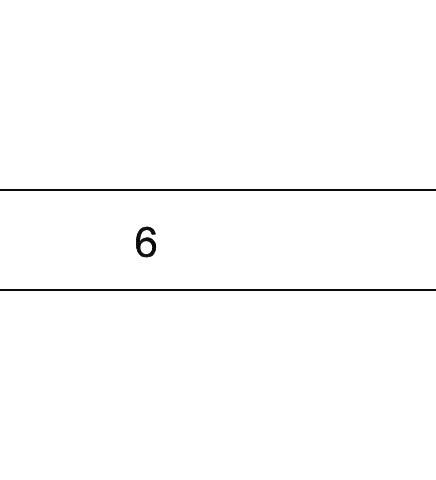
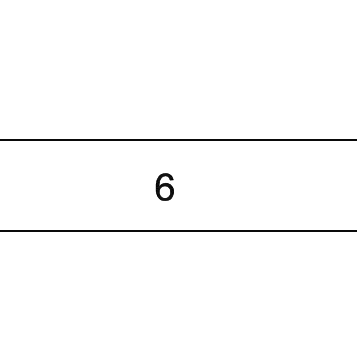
part: (146, 241) -> (165, 186), moved

